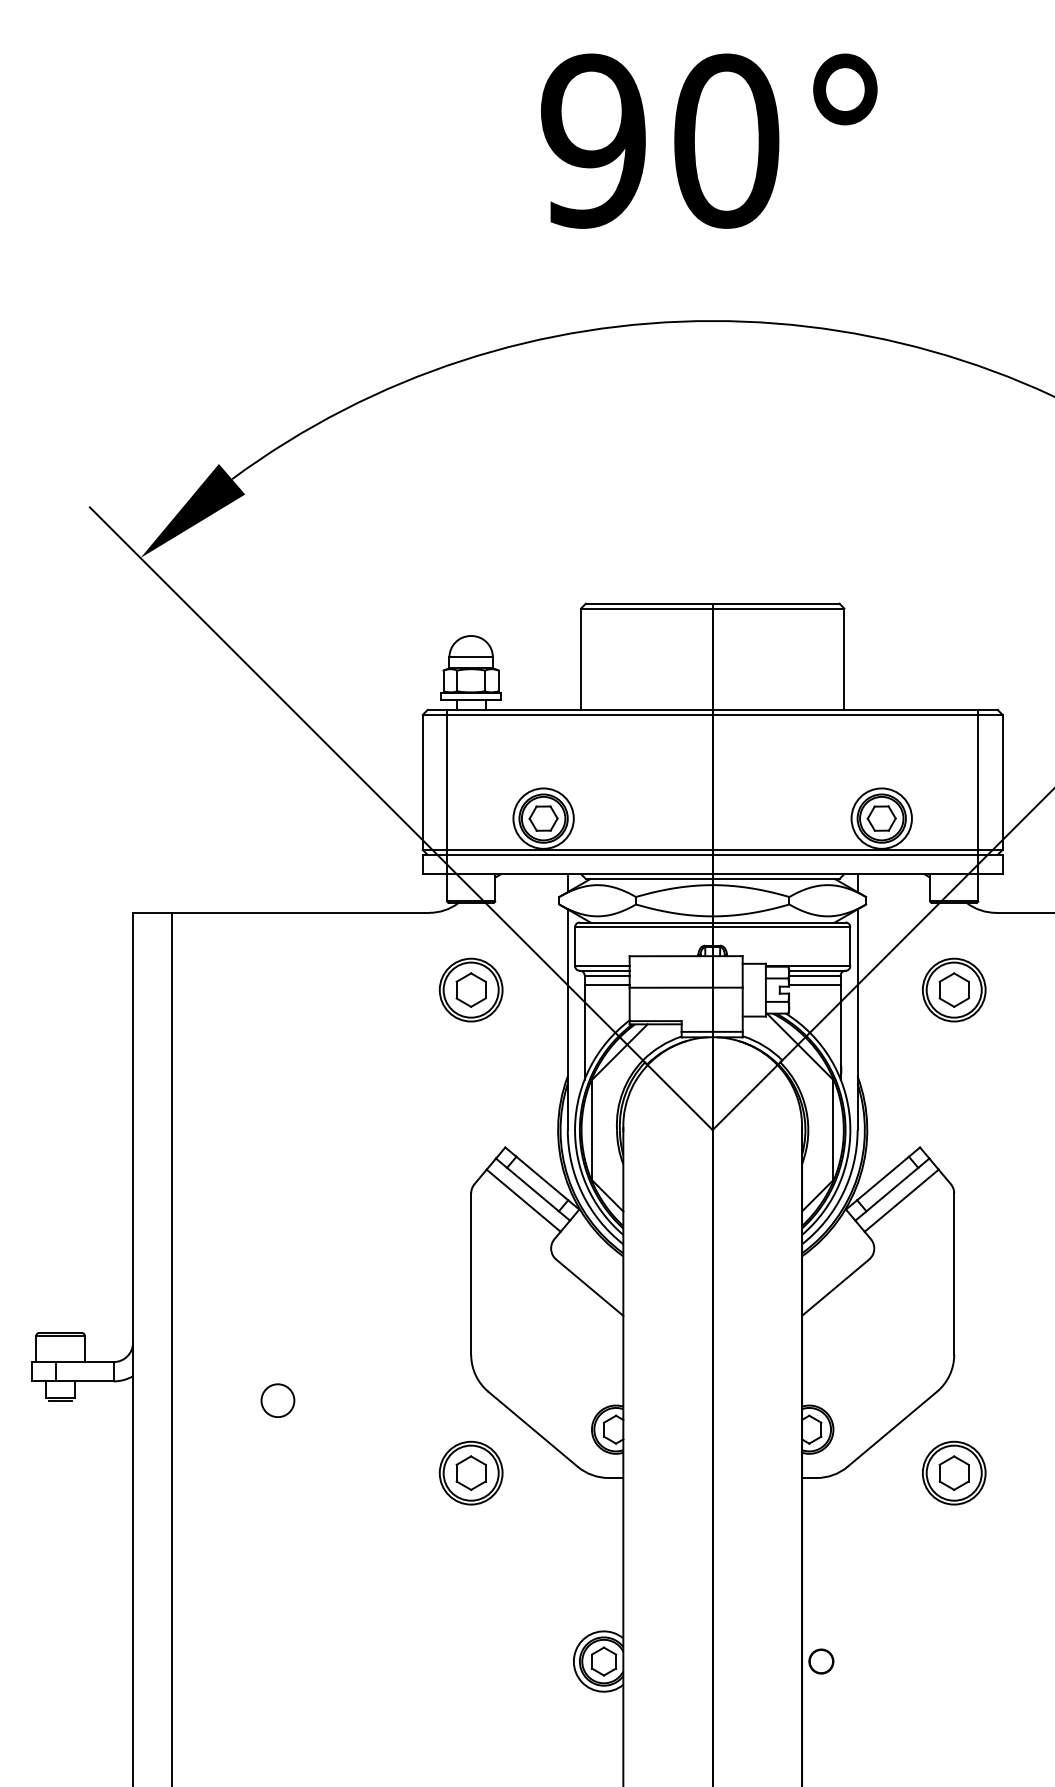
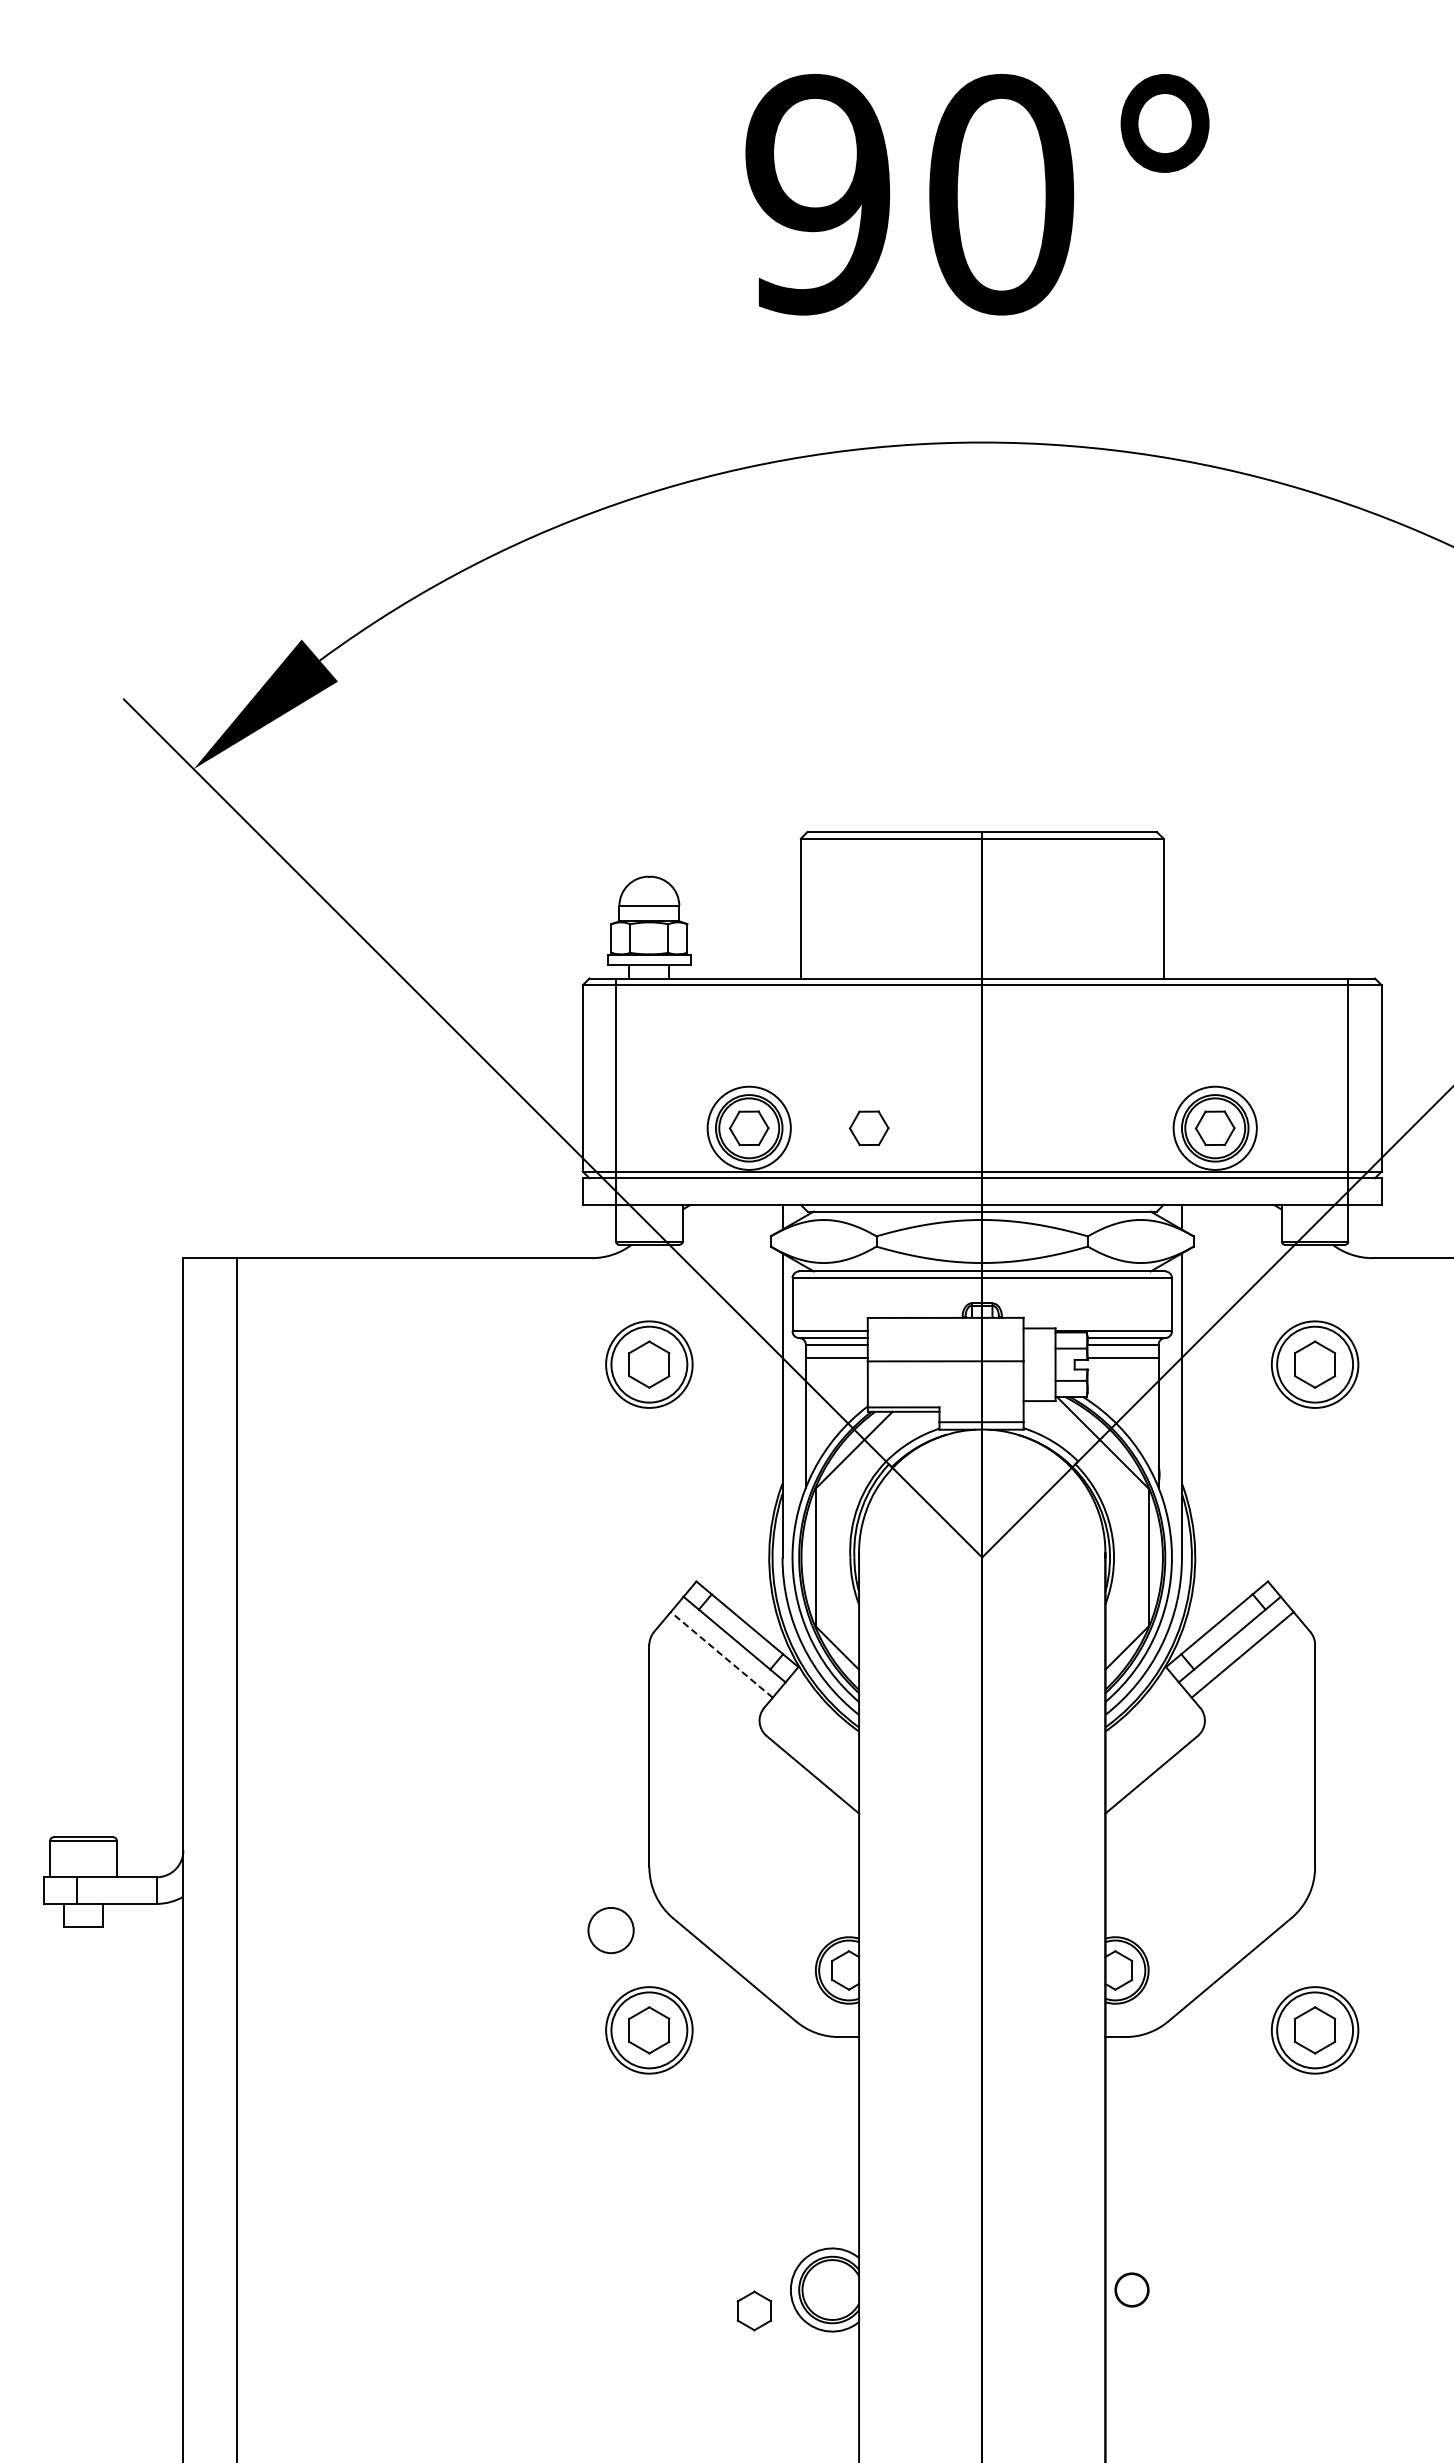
part: (630, 818) -> (868, 1128), added
line: (523, 1200) -> (721, 1654), solid -> dashed
line: (60, 1400) -> (83, 1930), removed
circle: (277, 1400) -> (610, 1930), moved
part: (604, 1661) -> (754, 2310), moved

